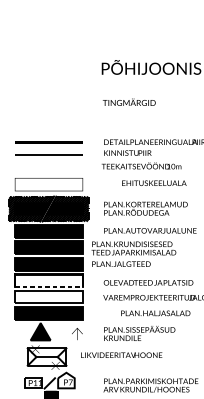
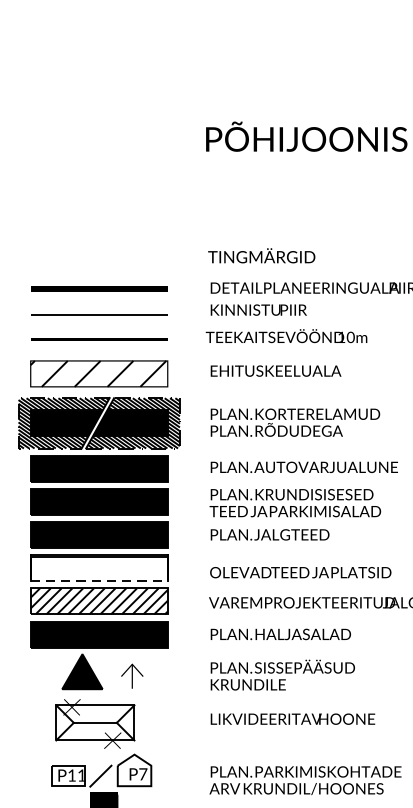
text: (128, 101) -> (260, 254), moved
line: (48, 167) -> (98, 339), added
text: (154, 182) -> (276, 369), moved
hatch: (48, 184) -> (98, 373), added
text: (133, 253) -> (294, 513), moved
hatch: (48, 296) -> (98, 600), added
text: (155, 313) -> (280, 634), moved
part: (77, 333) -> (132, 675), moved
text: (121, 354) -> (292, 717), moved

